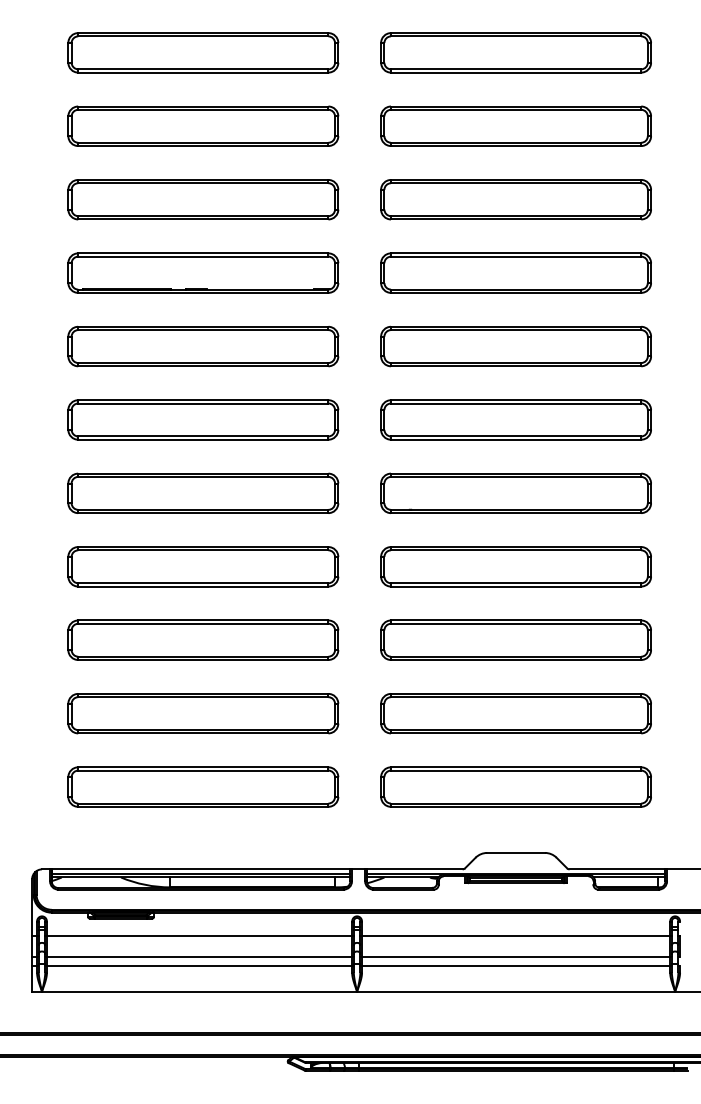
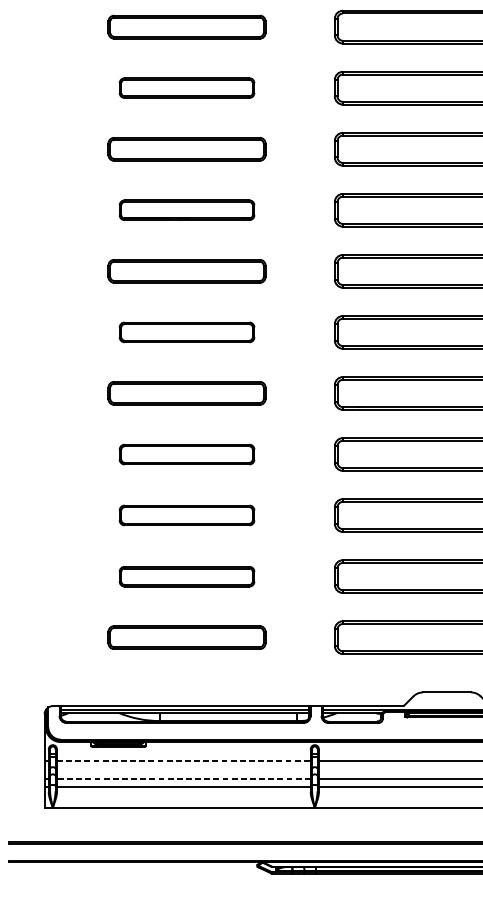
part: (203, 52) -> (187, 26), size x0.7
part: (203, 125) -> (187, 87), size x0.6
part: (203, 199) -> (187, 149), size x0.7
part: (203, 272) -> (187, 209), size x0.6
part: (203, 346) -> (187, 271), size x0.7
part: (203, 419) -> (187, 332), size x0.6
part: (203, 492) -> (187, 392), size x0.7
part: (203, 566) -> (187, 454), size x0.6
part: (203, 639) -> (187, 514), size x0.6
part: (203, 713) -> (187, 576), size x0.6
part: (203, 786) -> (187, 637), size x0.7
line: (199, 935) -> (183, 761), solid -> dashed
line: (199, 956) -> (183, 778), solid -> dashed

